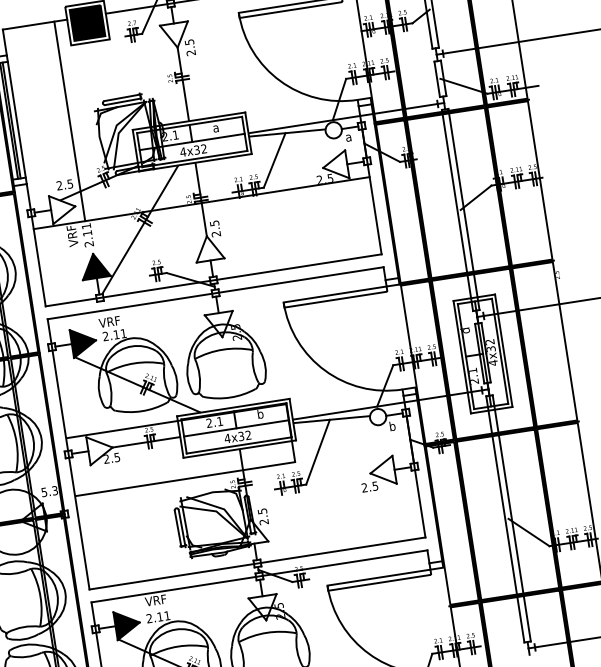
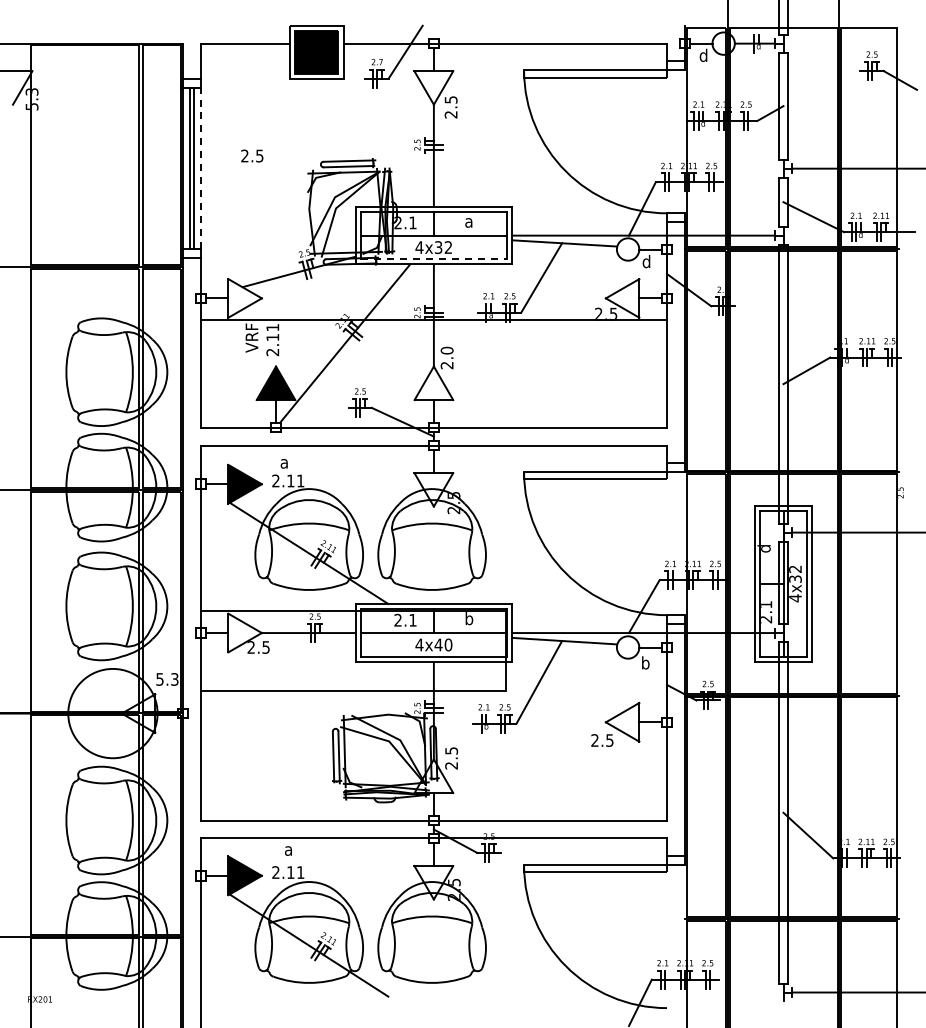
line: (16, 119) -> (200, 168), solid -> dashed
line: (69, 120) -> (272, 181), removed
text: (348, 136) -> (646, 260), a -> d
line: (194, 159) -> (433, 259), solid -> dashed
text: (64, 184) -> (252, 155), moved
text: (214, 223) -> (446, 350), 2.5 -> 2.0
text: (109, 322) -> (283, 462), VRF -> a
text: (244, 435) -> (443, 644), 4x32 -> 4x40
text: (155, 600) -> (287, 849), VRF -> a

